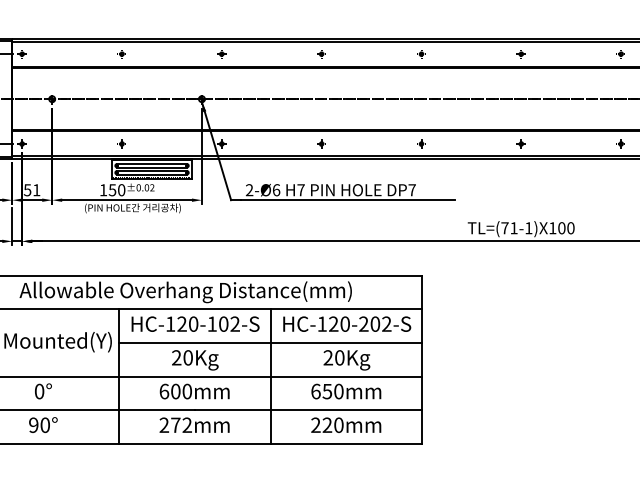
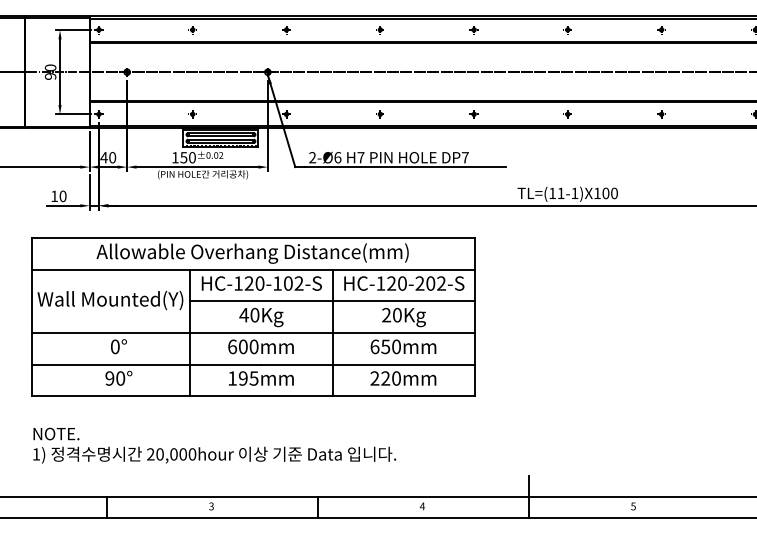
text: (32, 189) -> (108, 157), 51 -> 40
text: (504, 227) -> (552, 192), TL=(71-1)X100 -> TL=(11-1)X100
text: (176, 357) -> (243, 314), 20Kg -> 40Kg
text: (176, 425) -> (243, 378), 272mm -> 195mm

